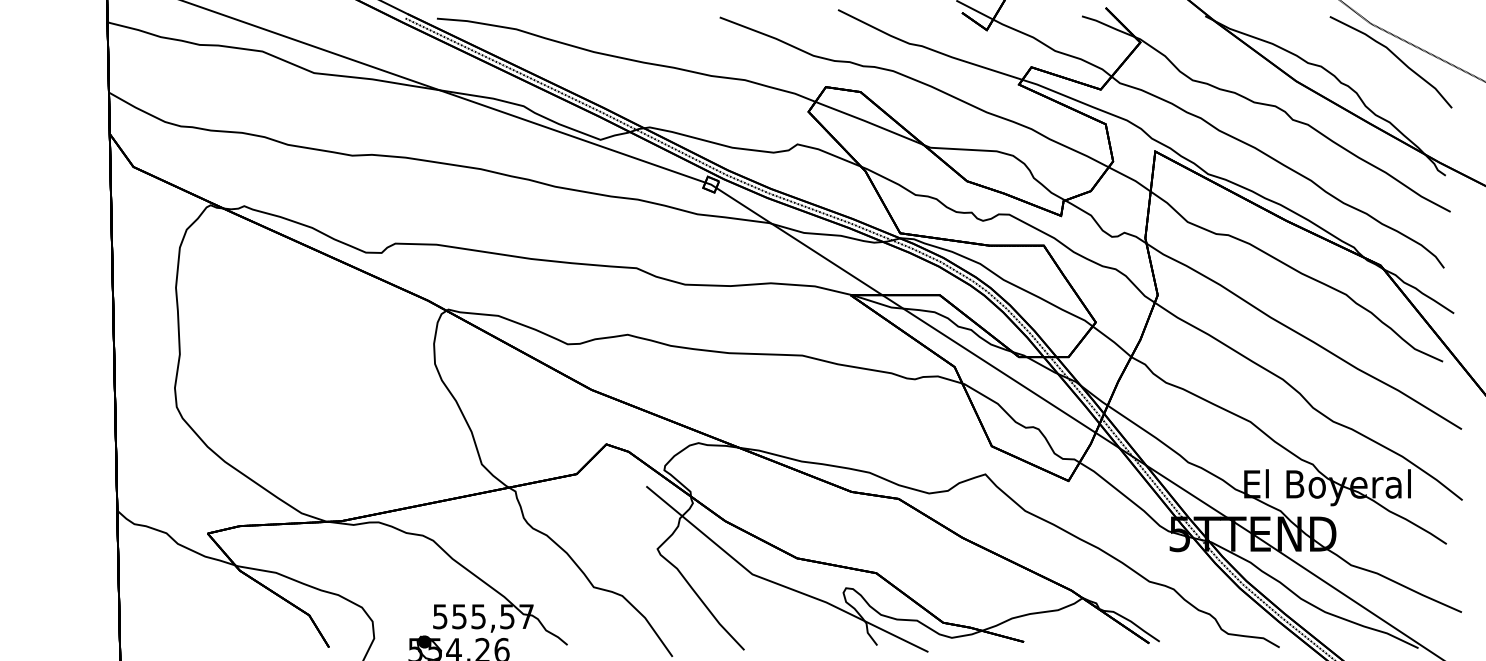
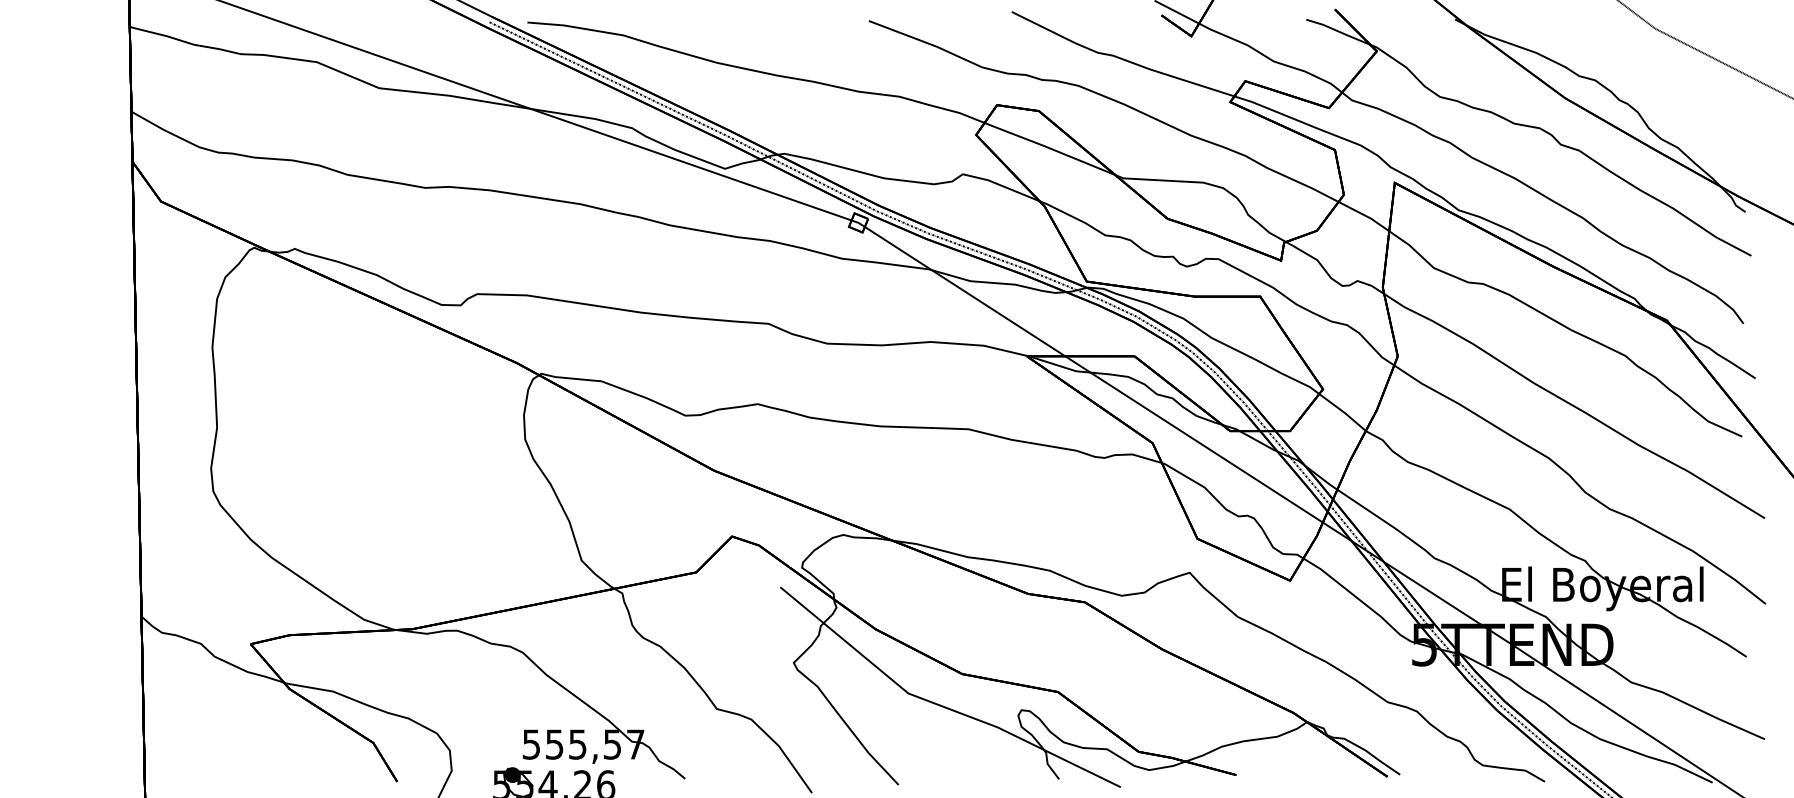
part: (1394, 56) -> (1683, 68), removed

